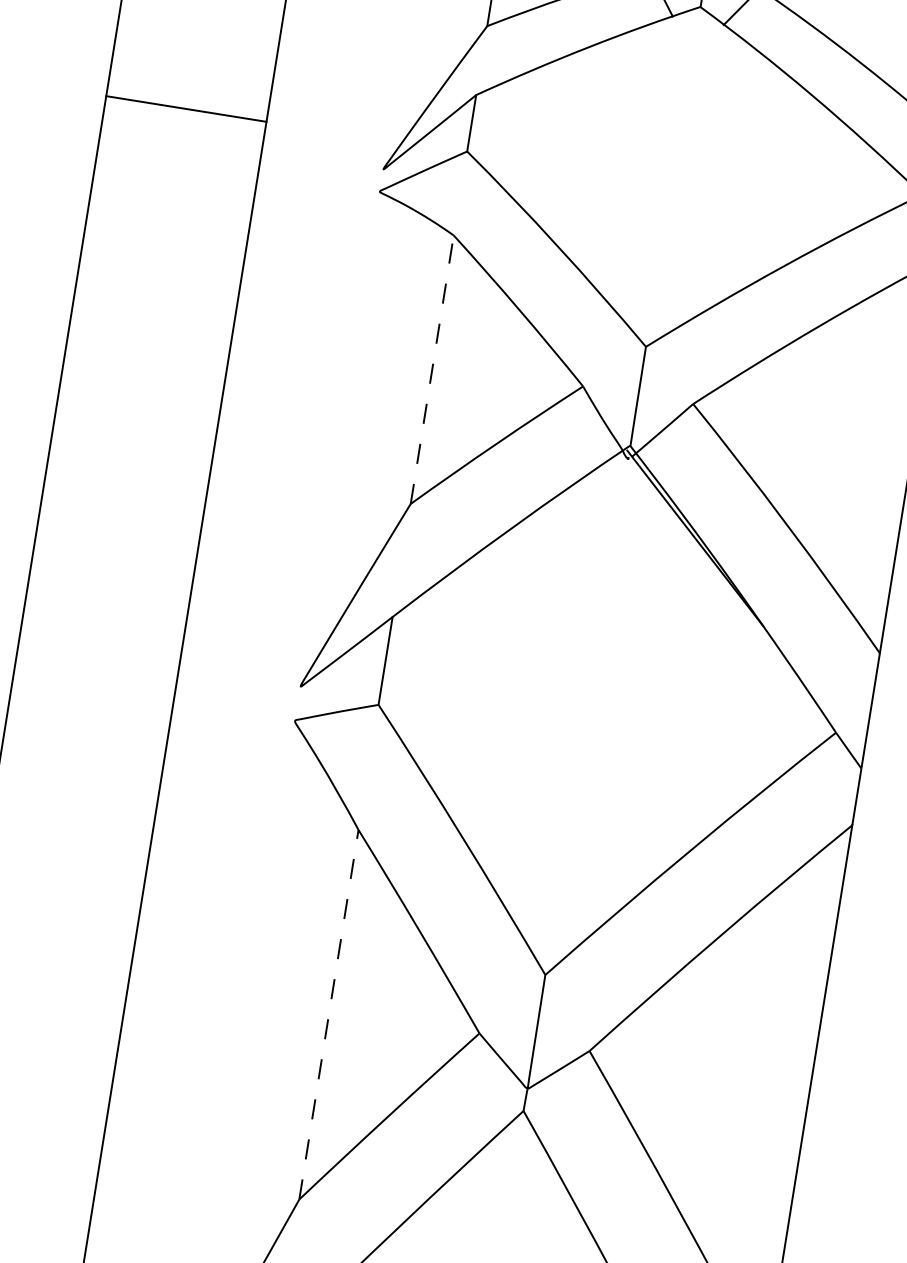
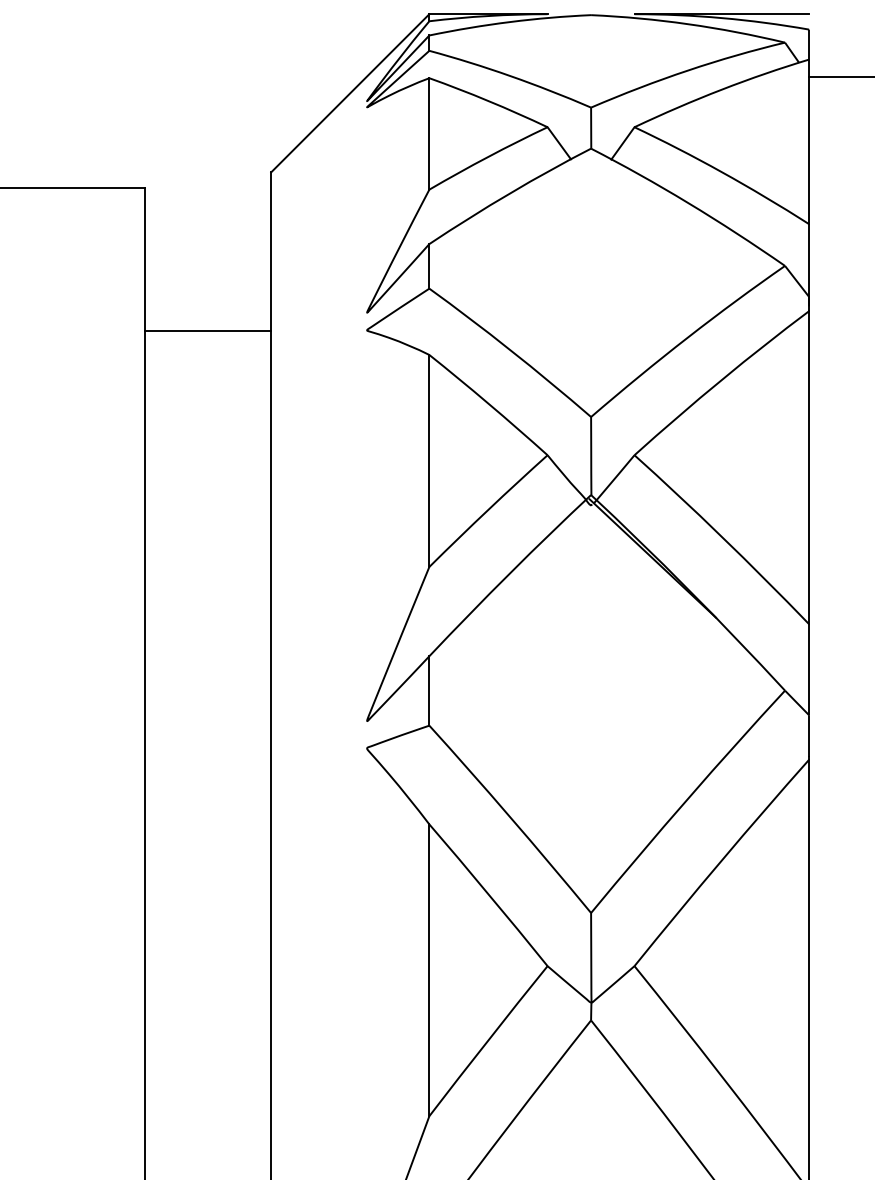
line: (185, 108) -> (207, 330), moved
line: (432, 369) -> (429, 460), dashed -> solid
line: (329, 1014) -> (429, 970), dashed -> solid

